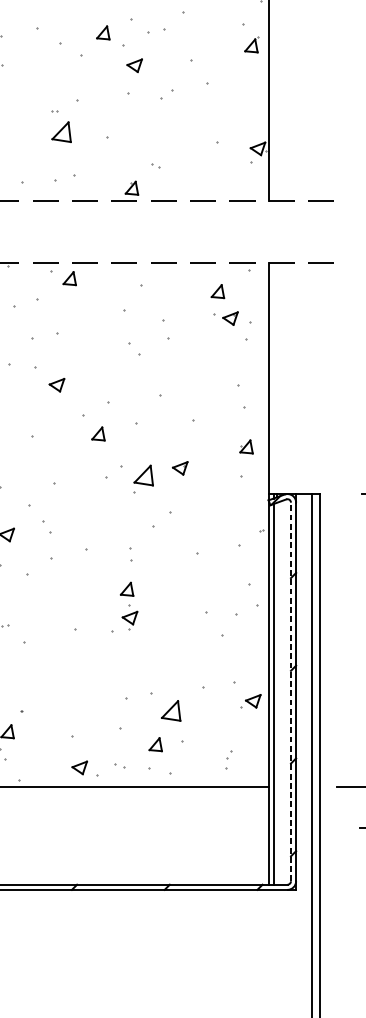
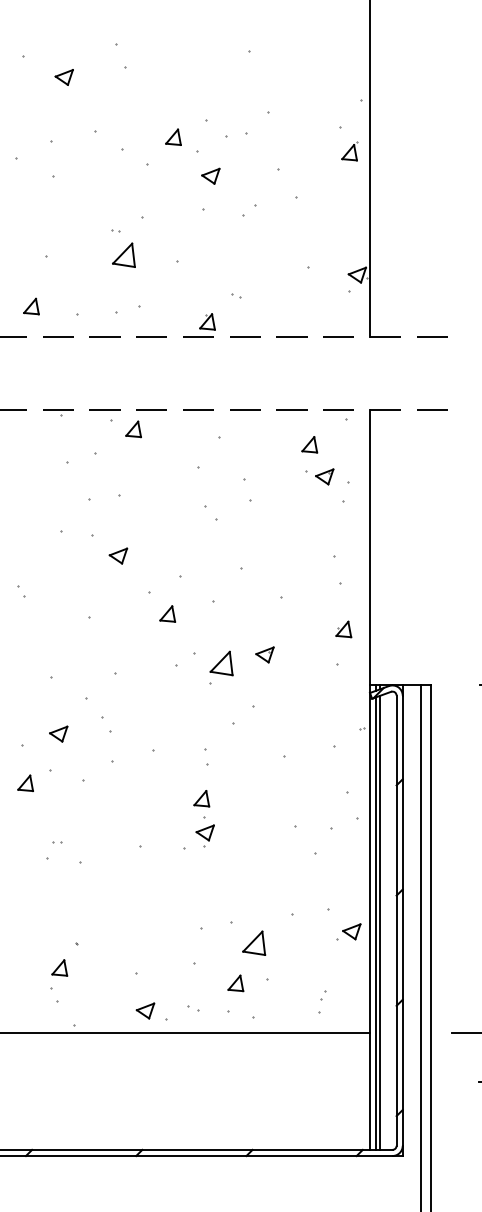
line: (290, 691) -> (396, 920), dashed -> solid
line: (277, 693) -> (380, 922), added

